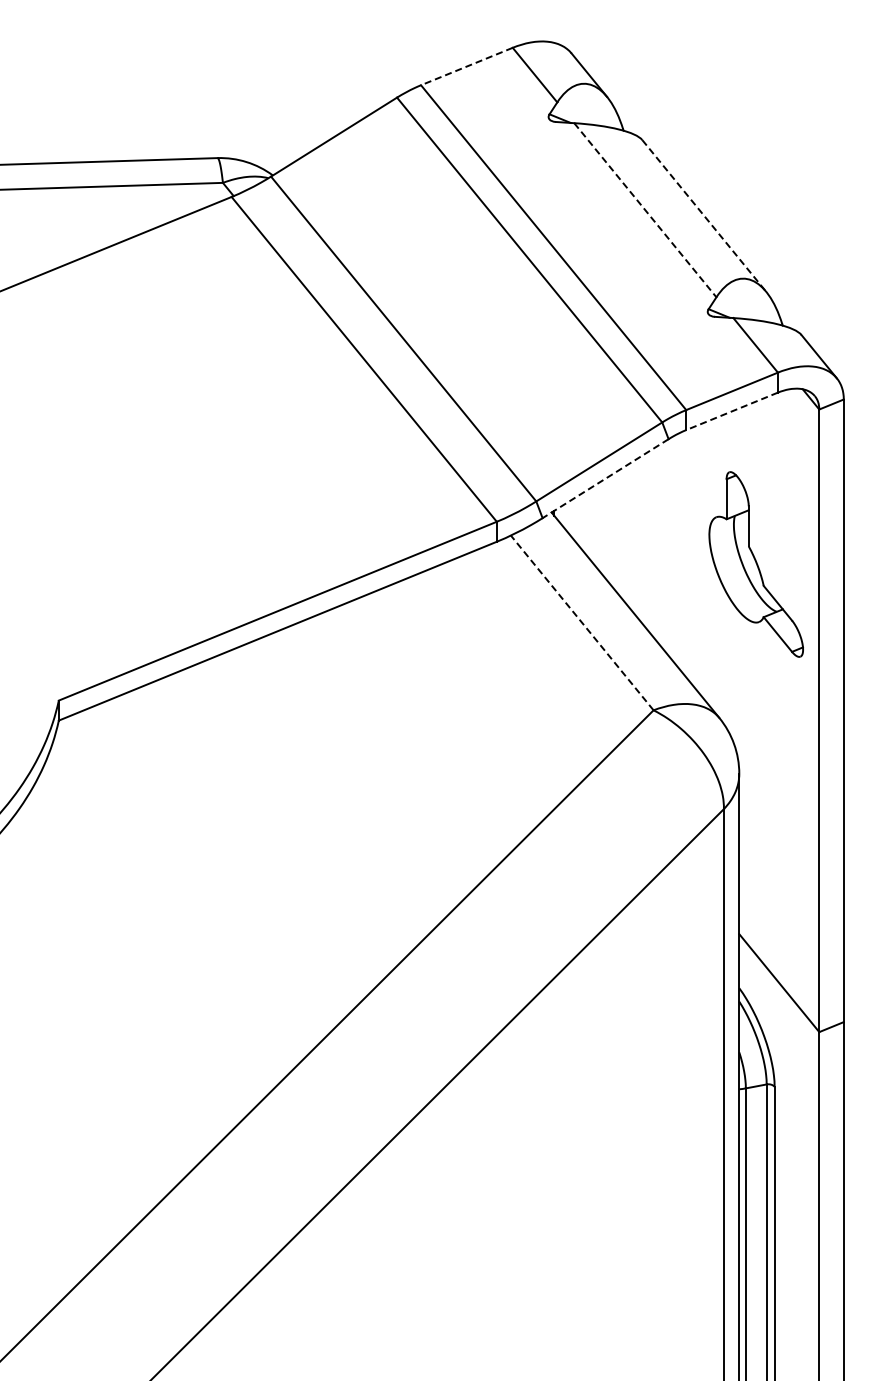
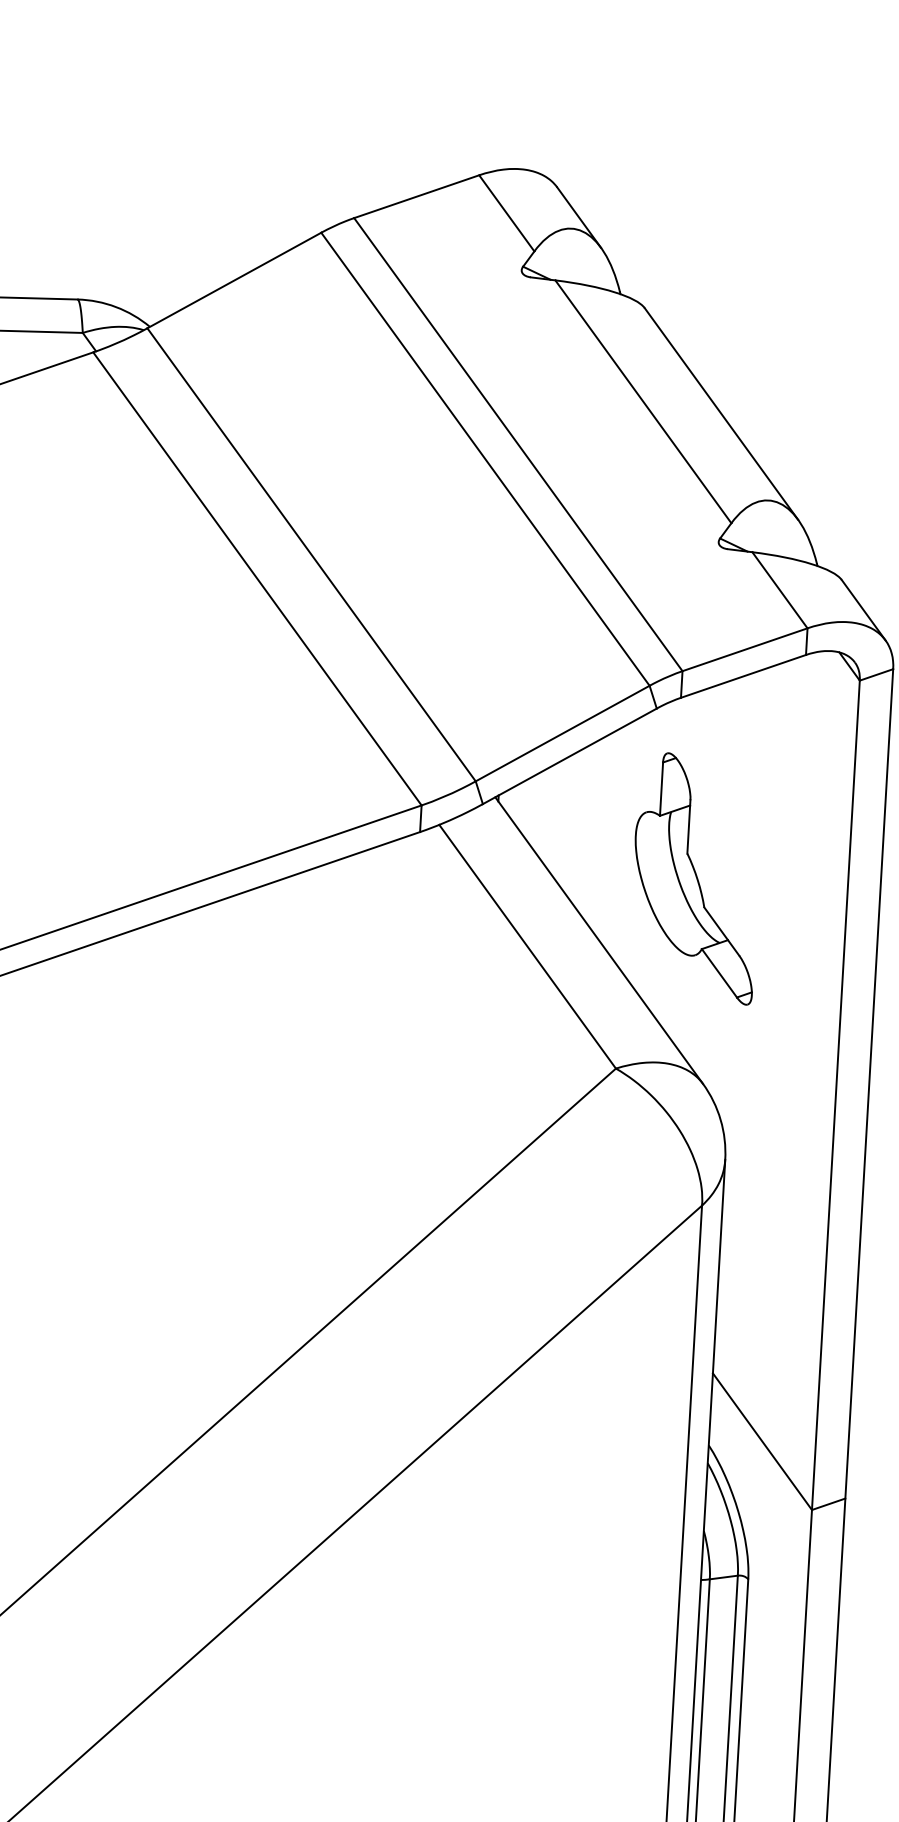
line: (466, 66) -> (416, 196), dashed -> solid
line: (645, 210) -> (643, 402), dashed -> solid
line: (704, 215) -> (721, 413), dashed -> solid
line: (732, 411) -> (744, 676), dashed -> solid
line: (605, 478) -> (569, 756), dashed -> solid
part: (755, 564) -> (694, 878), moved
line: (582, 622) -> (527, 946), dashed -> solid

